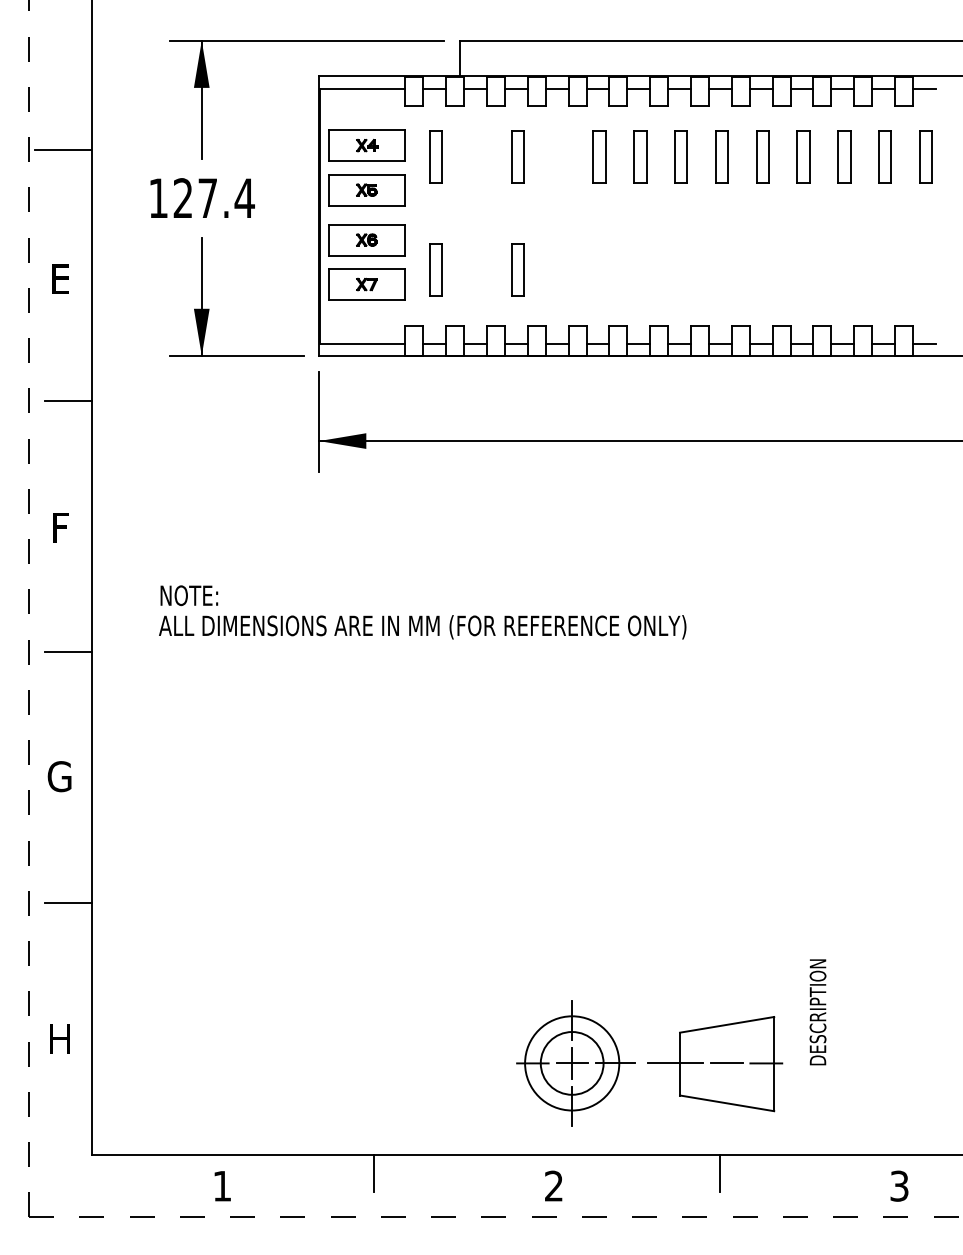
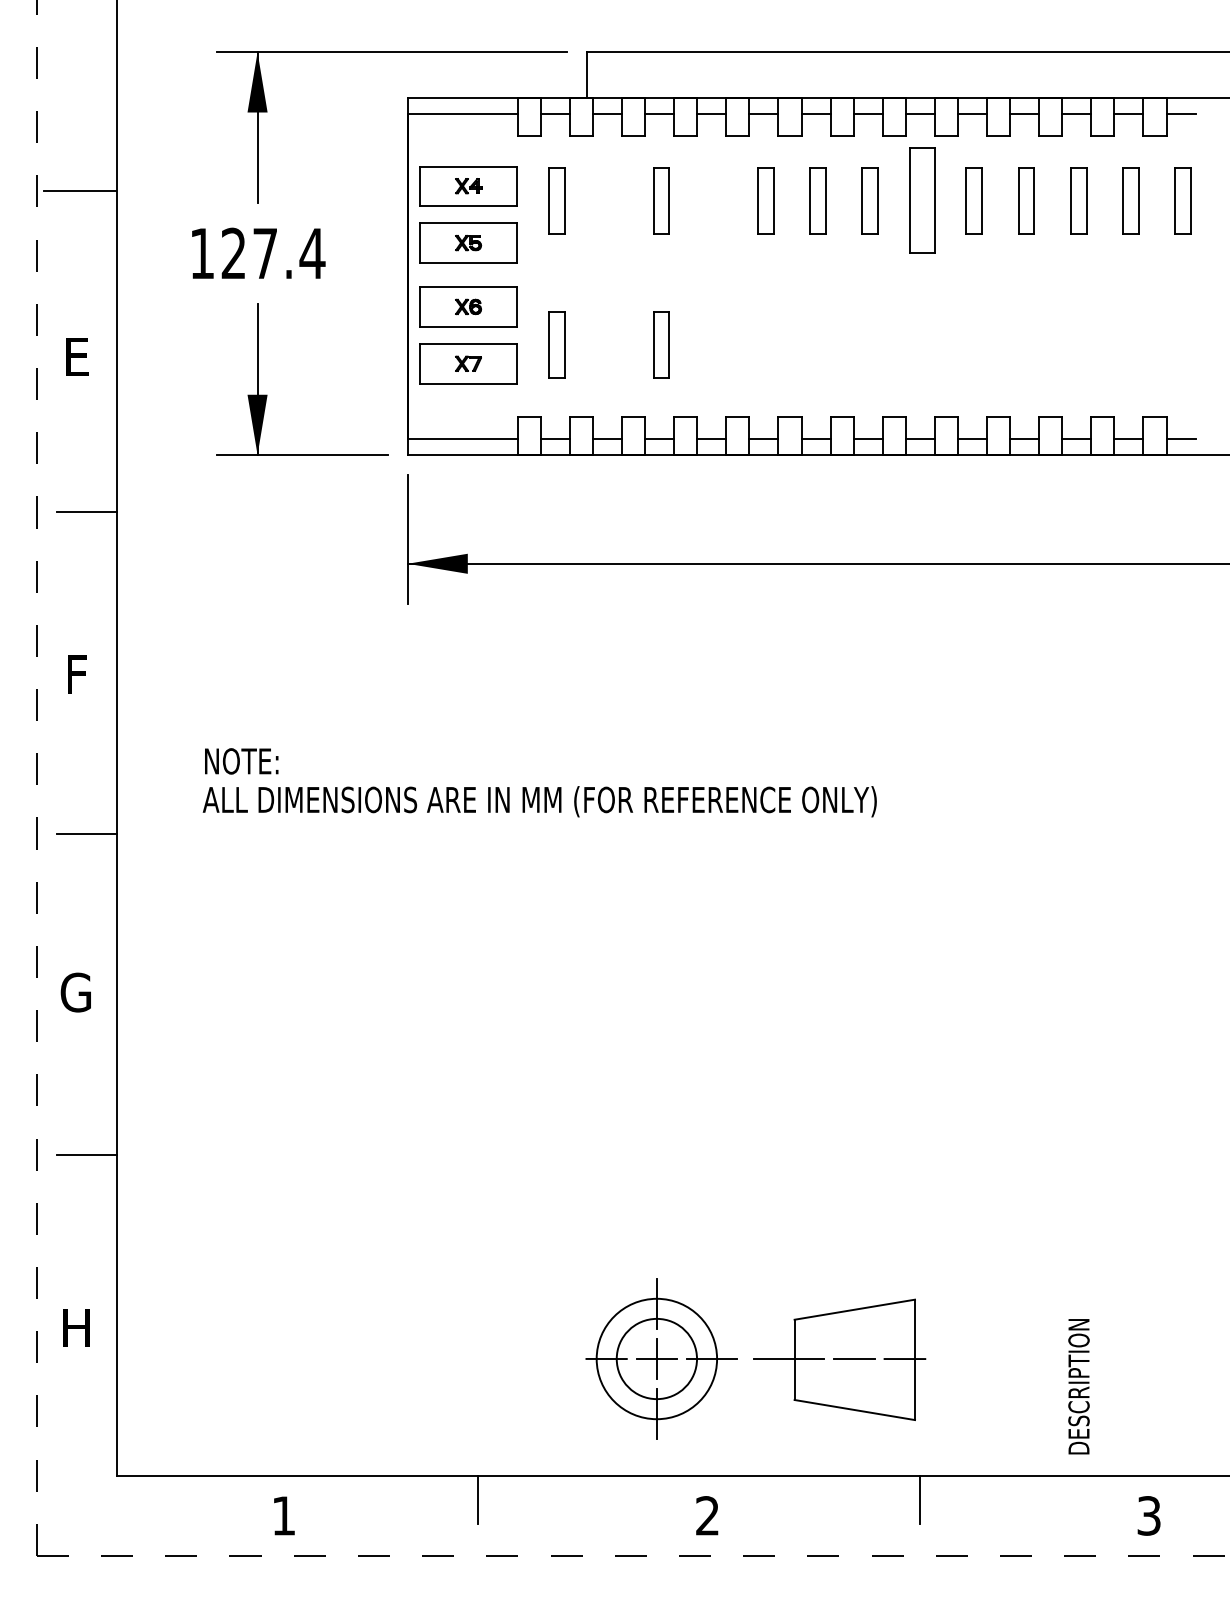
part: (721, 156) -> (921, 200), size x1.6
text: (817, 1012) -> (1078, 1386), moved
part: (649, 1063) -> (755, 1358), moved

